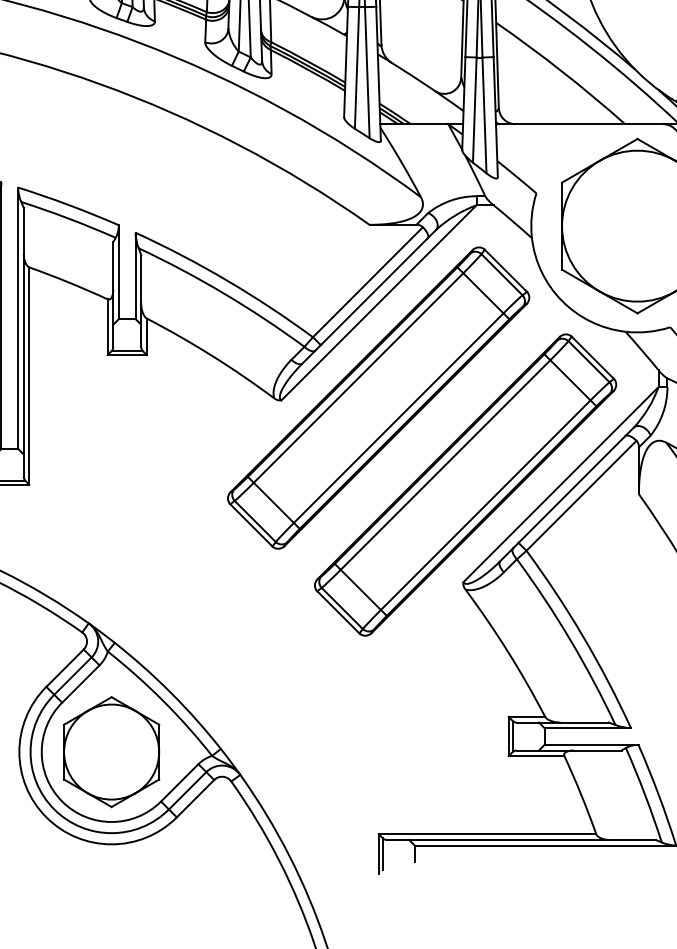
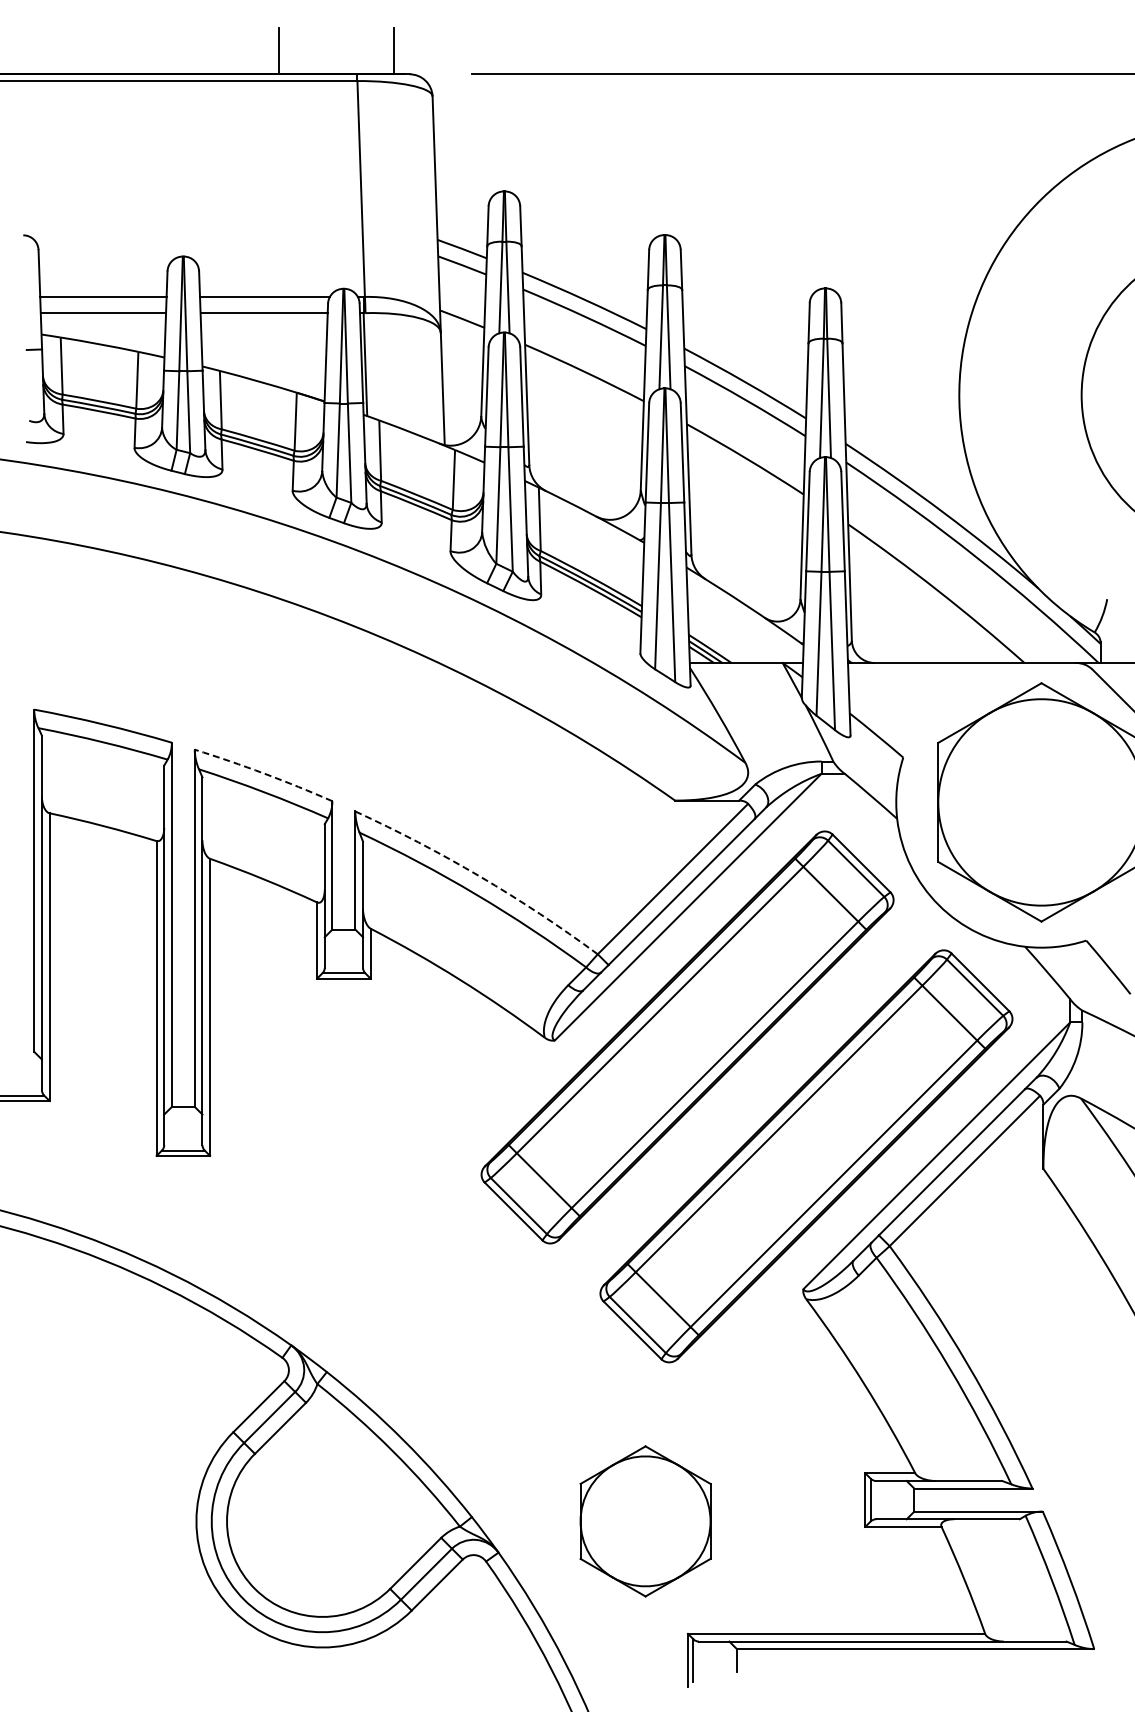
arc: (69, 205) -> (264, 773), solid -> dashed
arc: (227, 280) -> (480, 876), solid -> dashed
part: (111, 752) -> (645, 1521), moved

